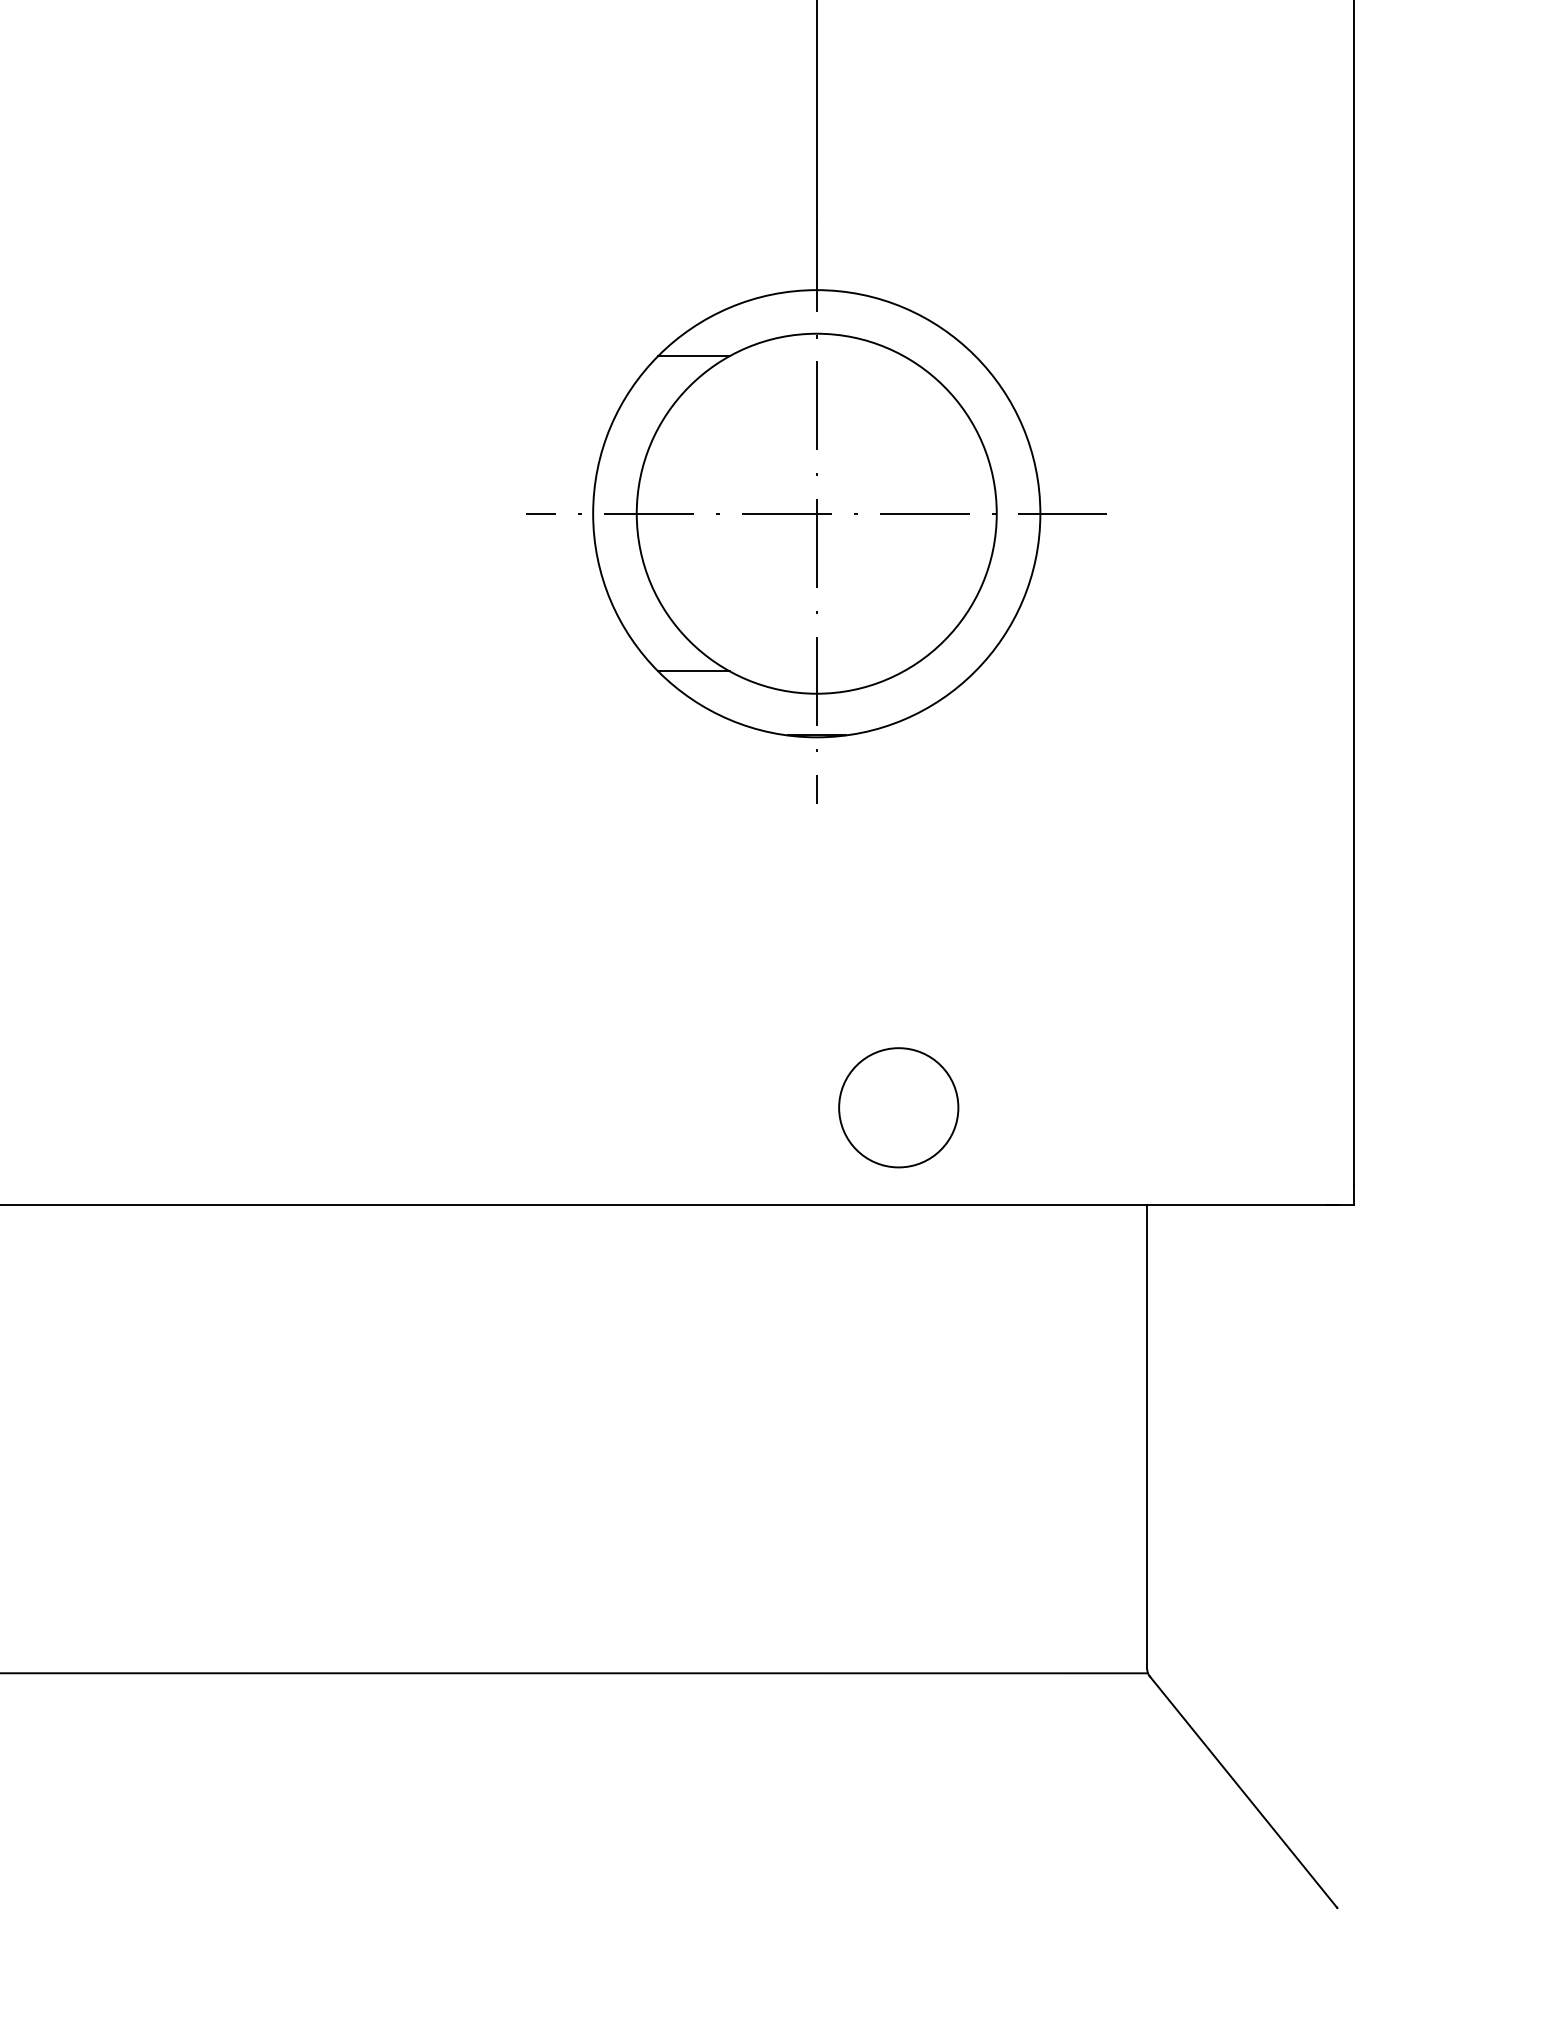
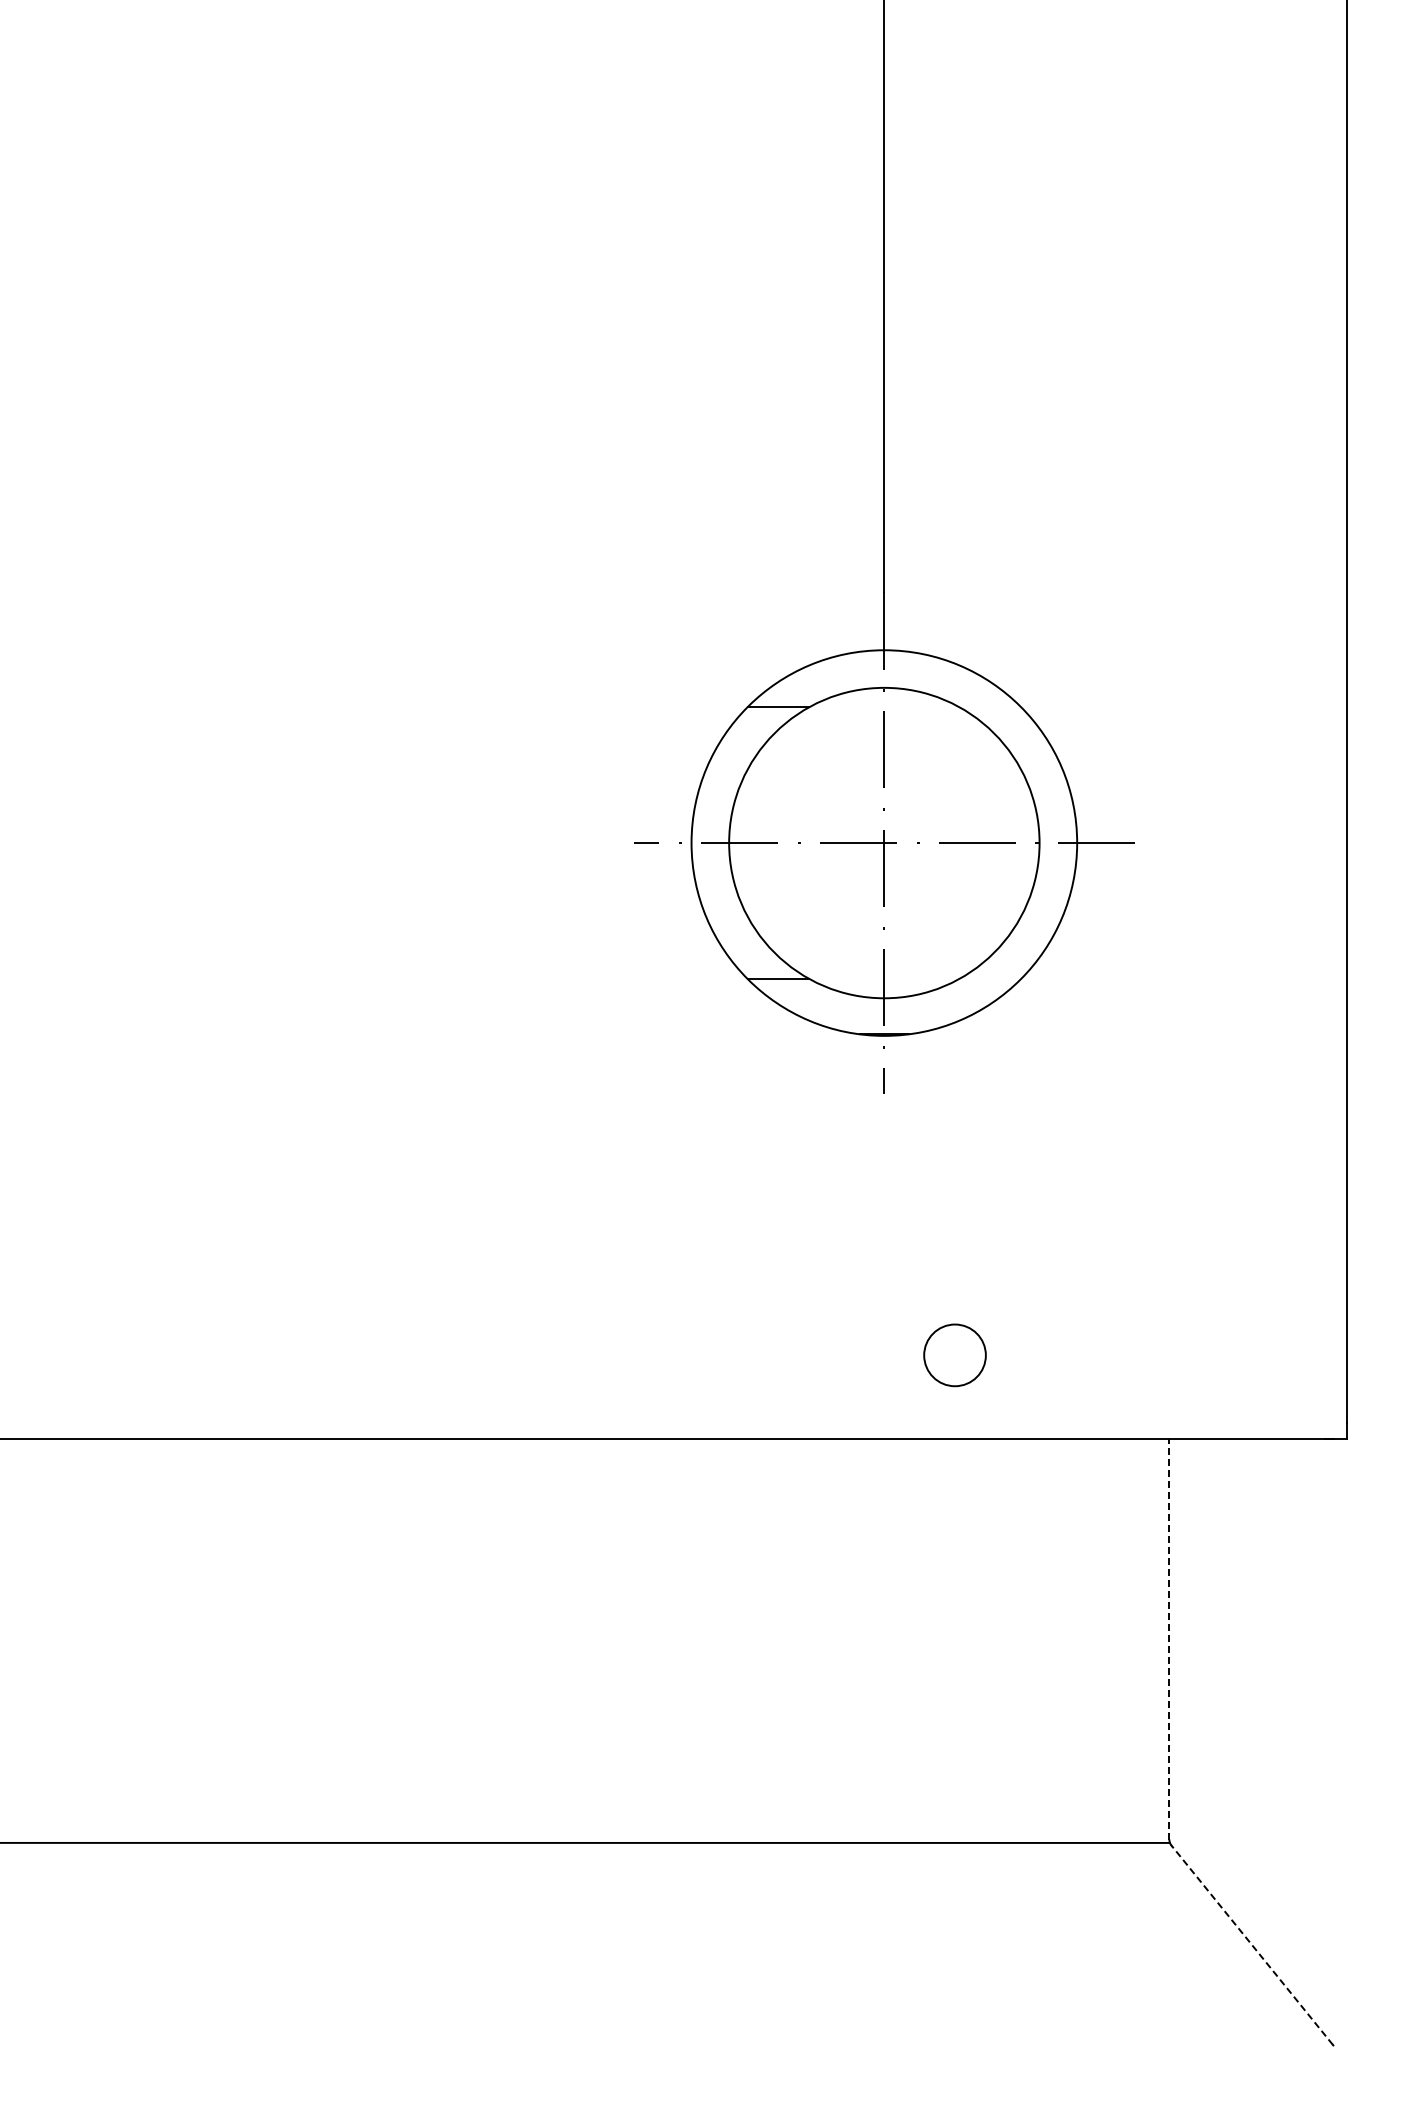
circle: (898, 1108) -> (954, 1355), size x0.6
line: (1147, 1436) -> (1169, 1638), solid -> dashed
line: (1243, 1792) -> (1252, 1945), solid -> dashed

